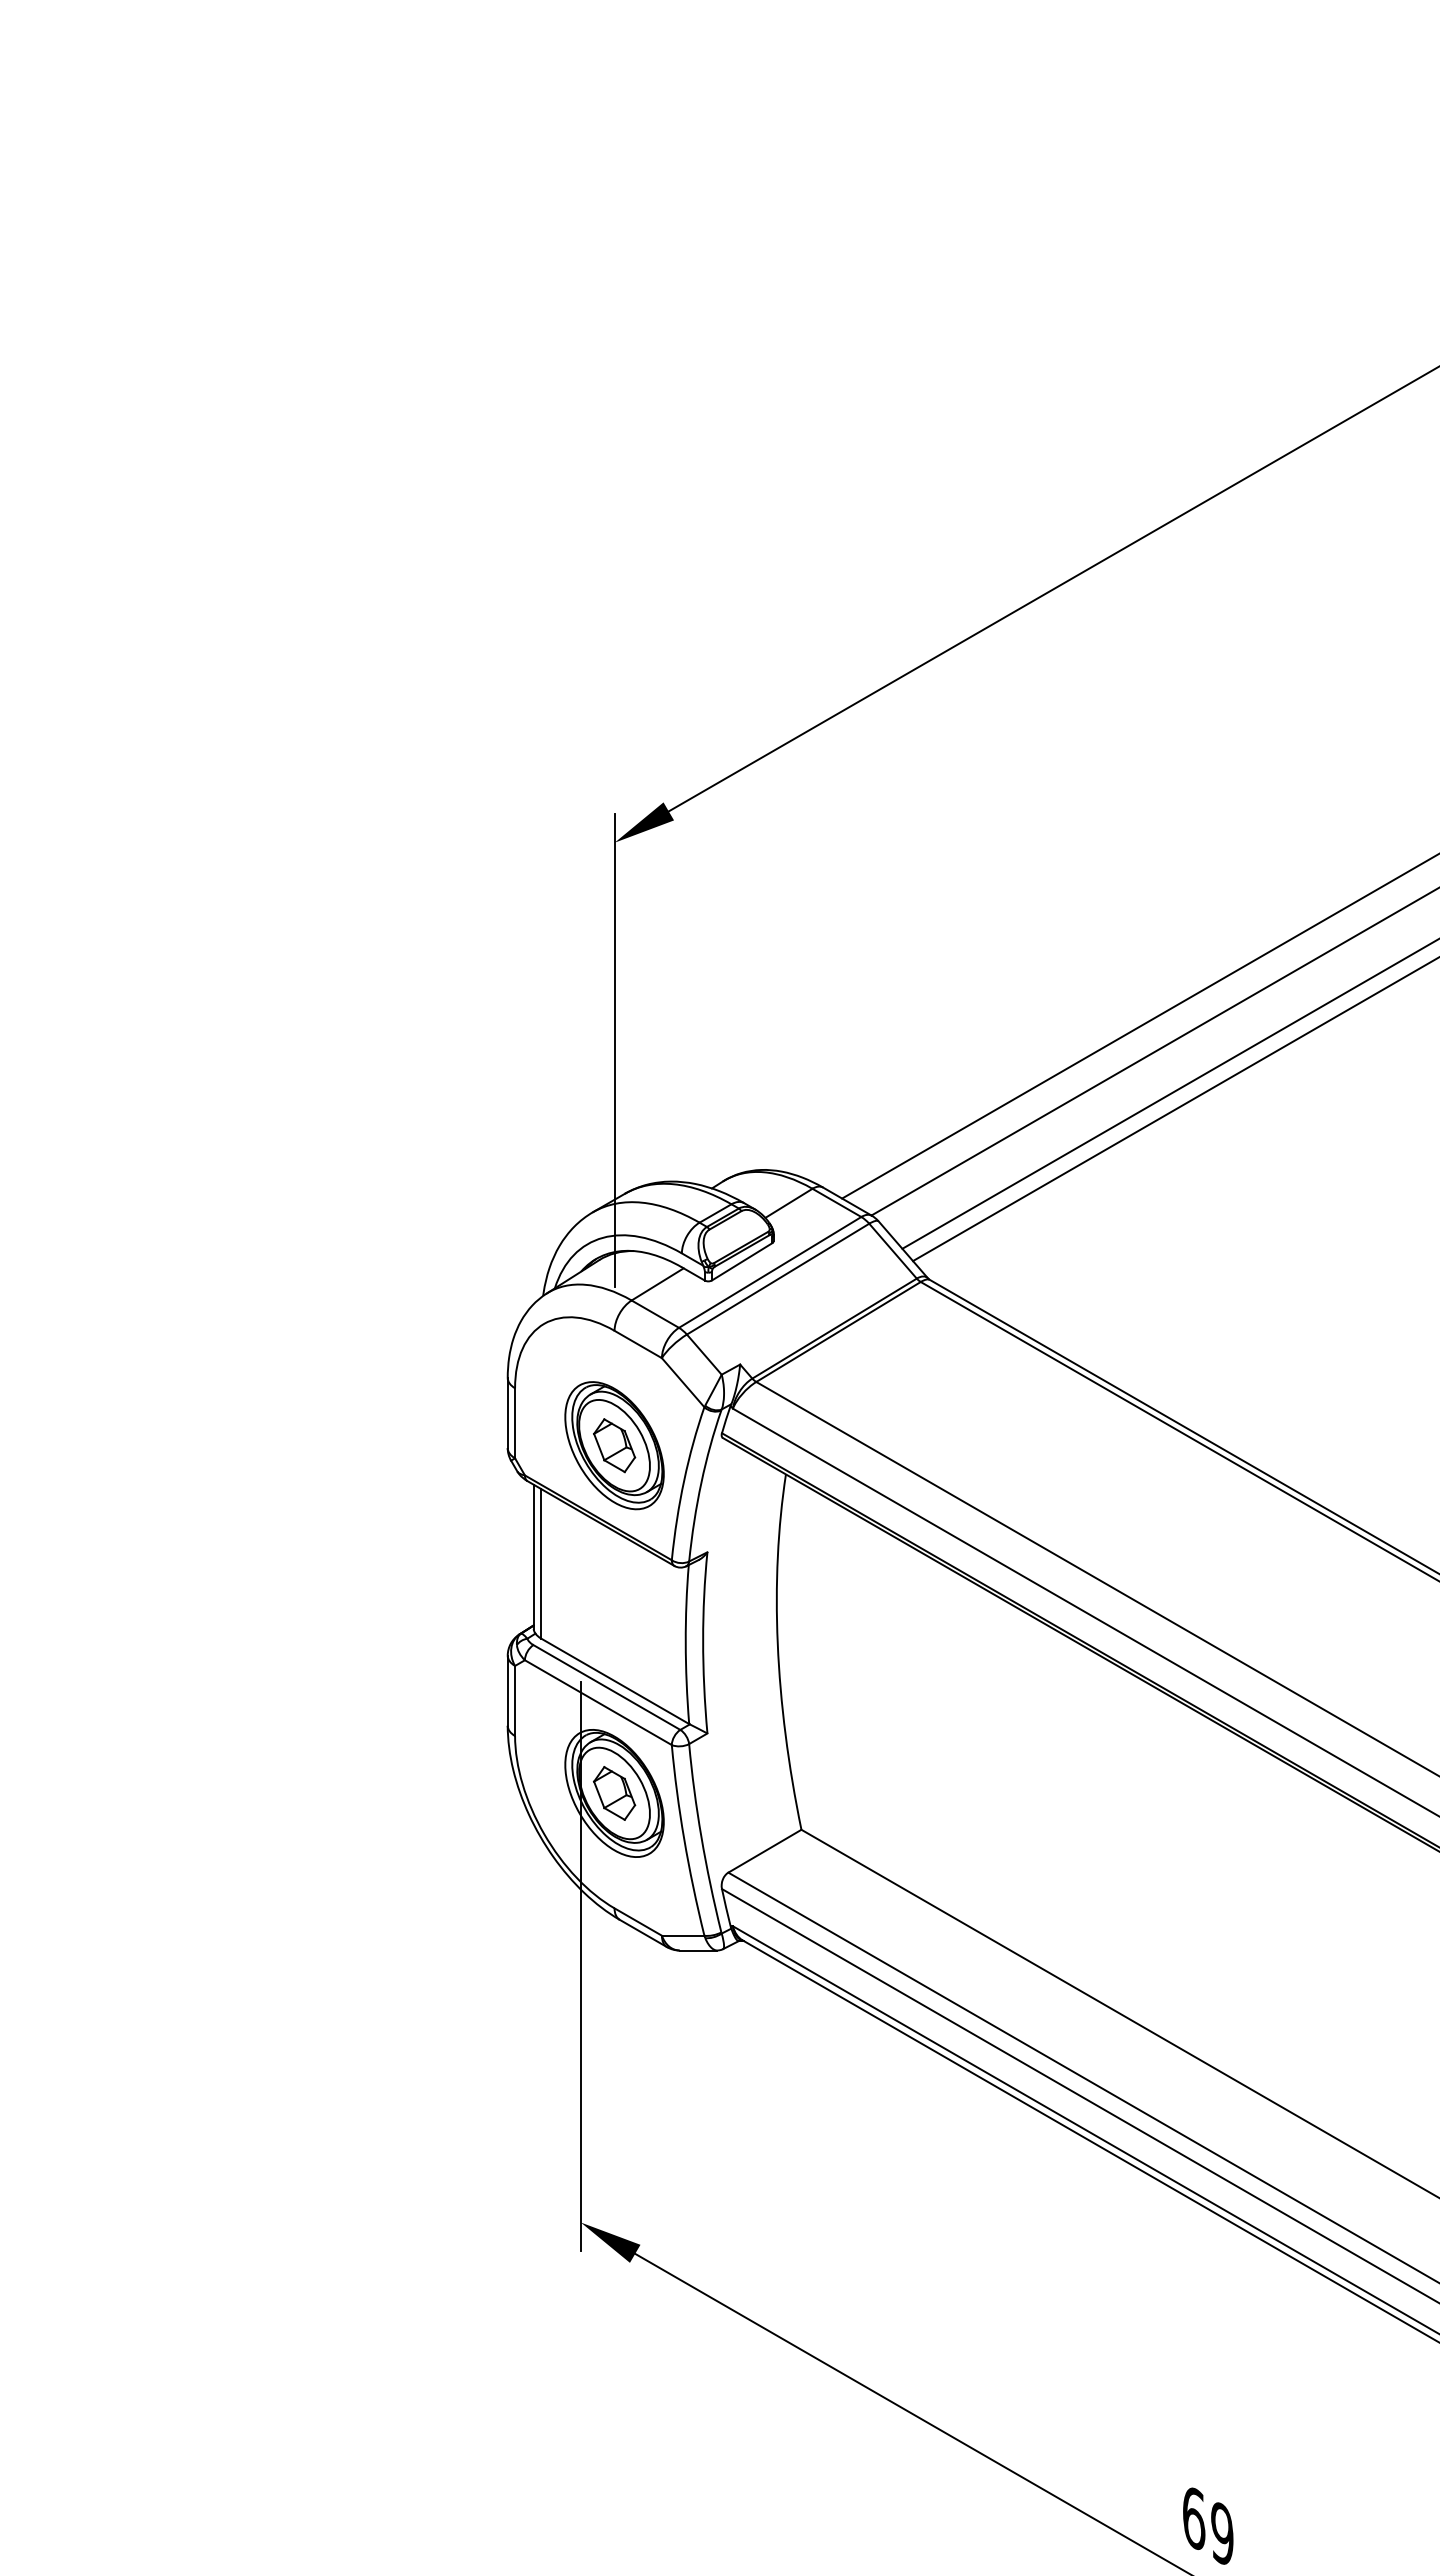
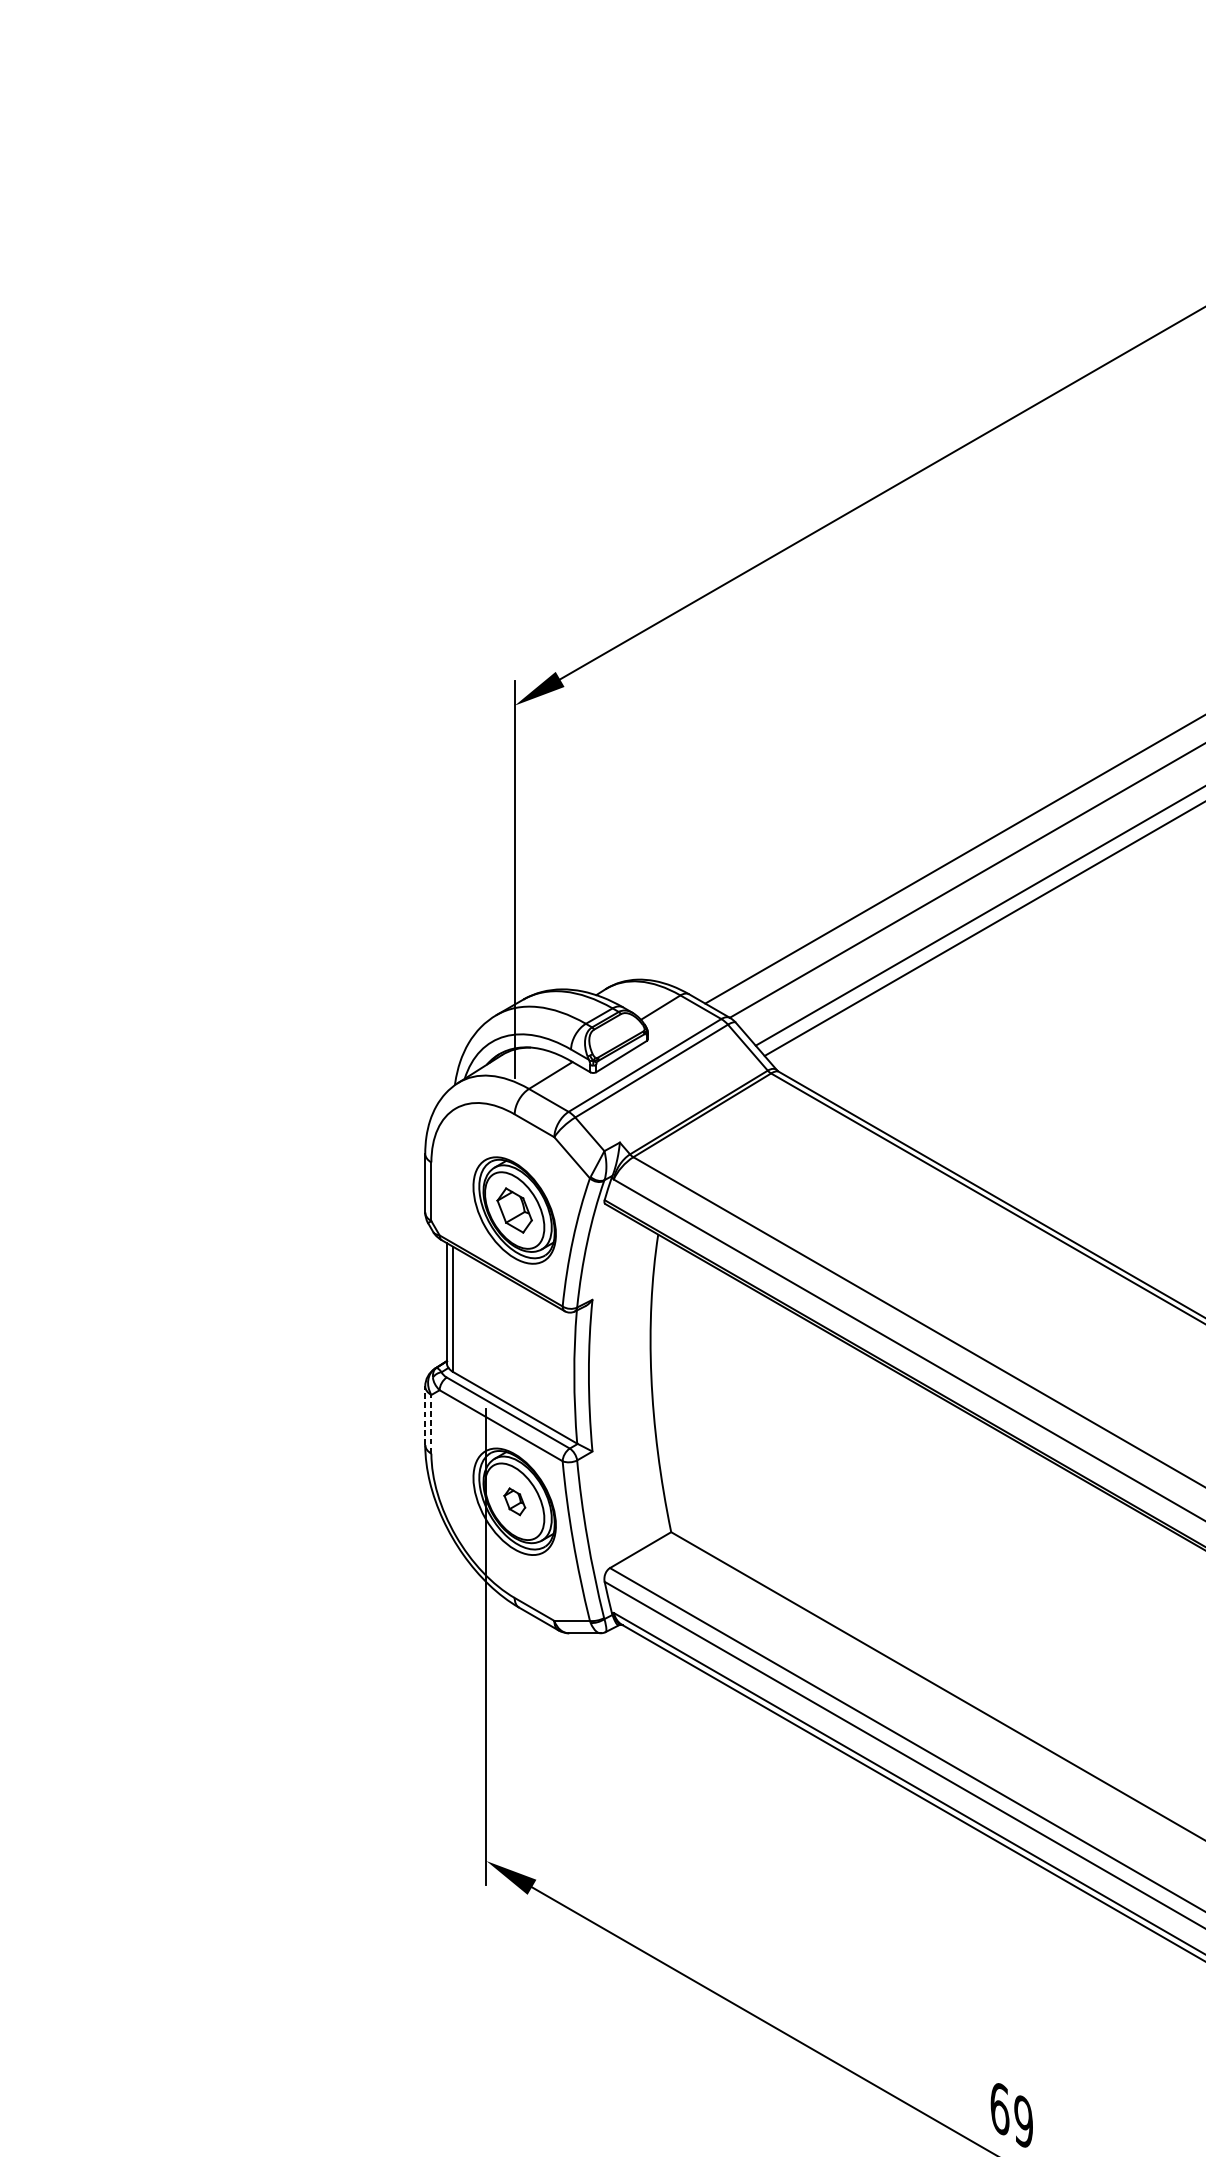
line: (507, 1690) -> (425, 1415), solid -> dashed
line: (515, 1700) -> (431, 1423), solid -> dashed
part: (614, 1793) -> (514, 1501), size x0.6

